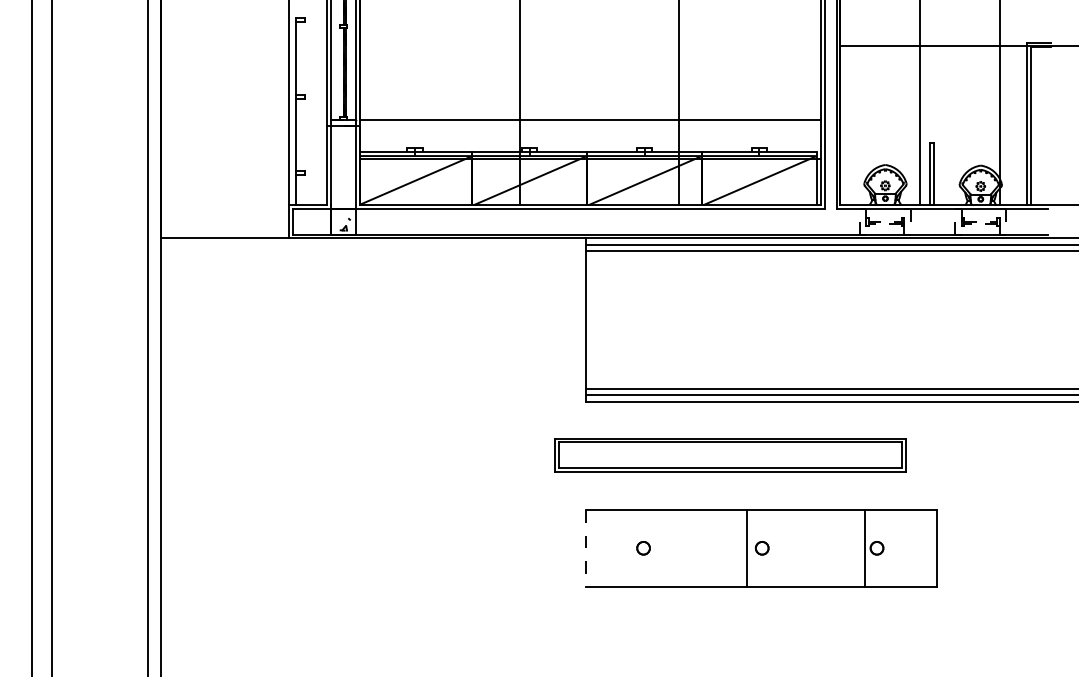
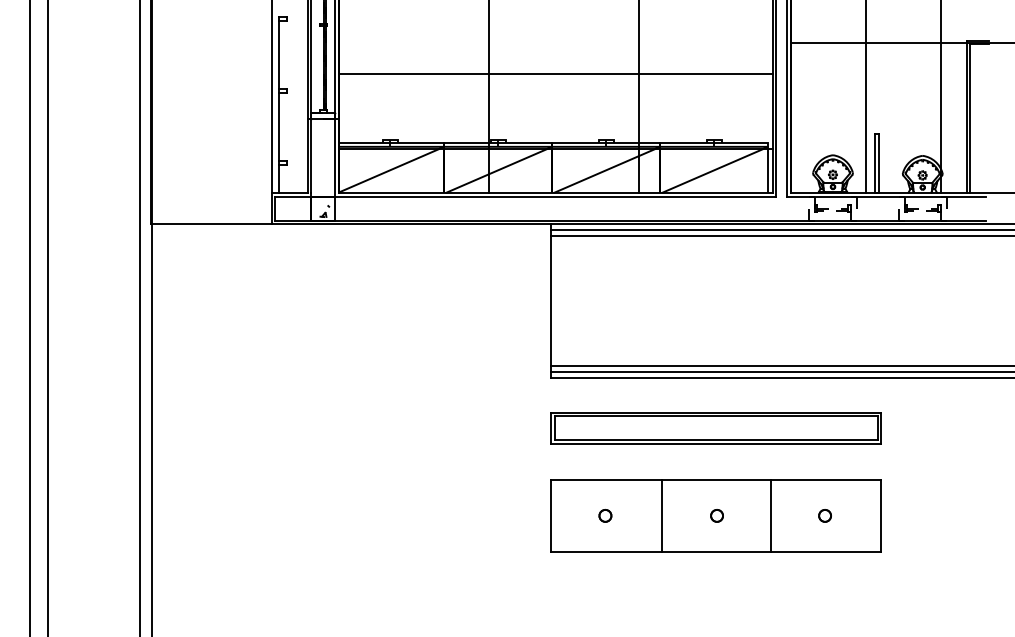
line: (590, 120) -> (555, 74), moved
part: (729, 455) -> (715, 428), moved
line: (746, 547) -> (661, 515), moved
line: (864, 547) -> (770, 515), moved
line: (586, 548) -> (551, 516), dashed -> solid

